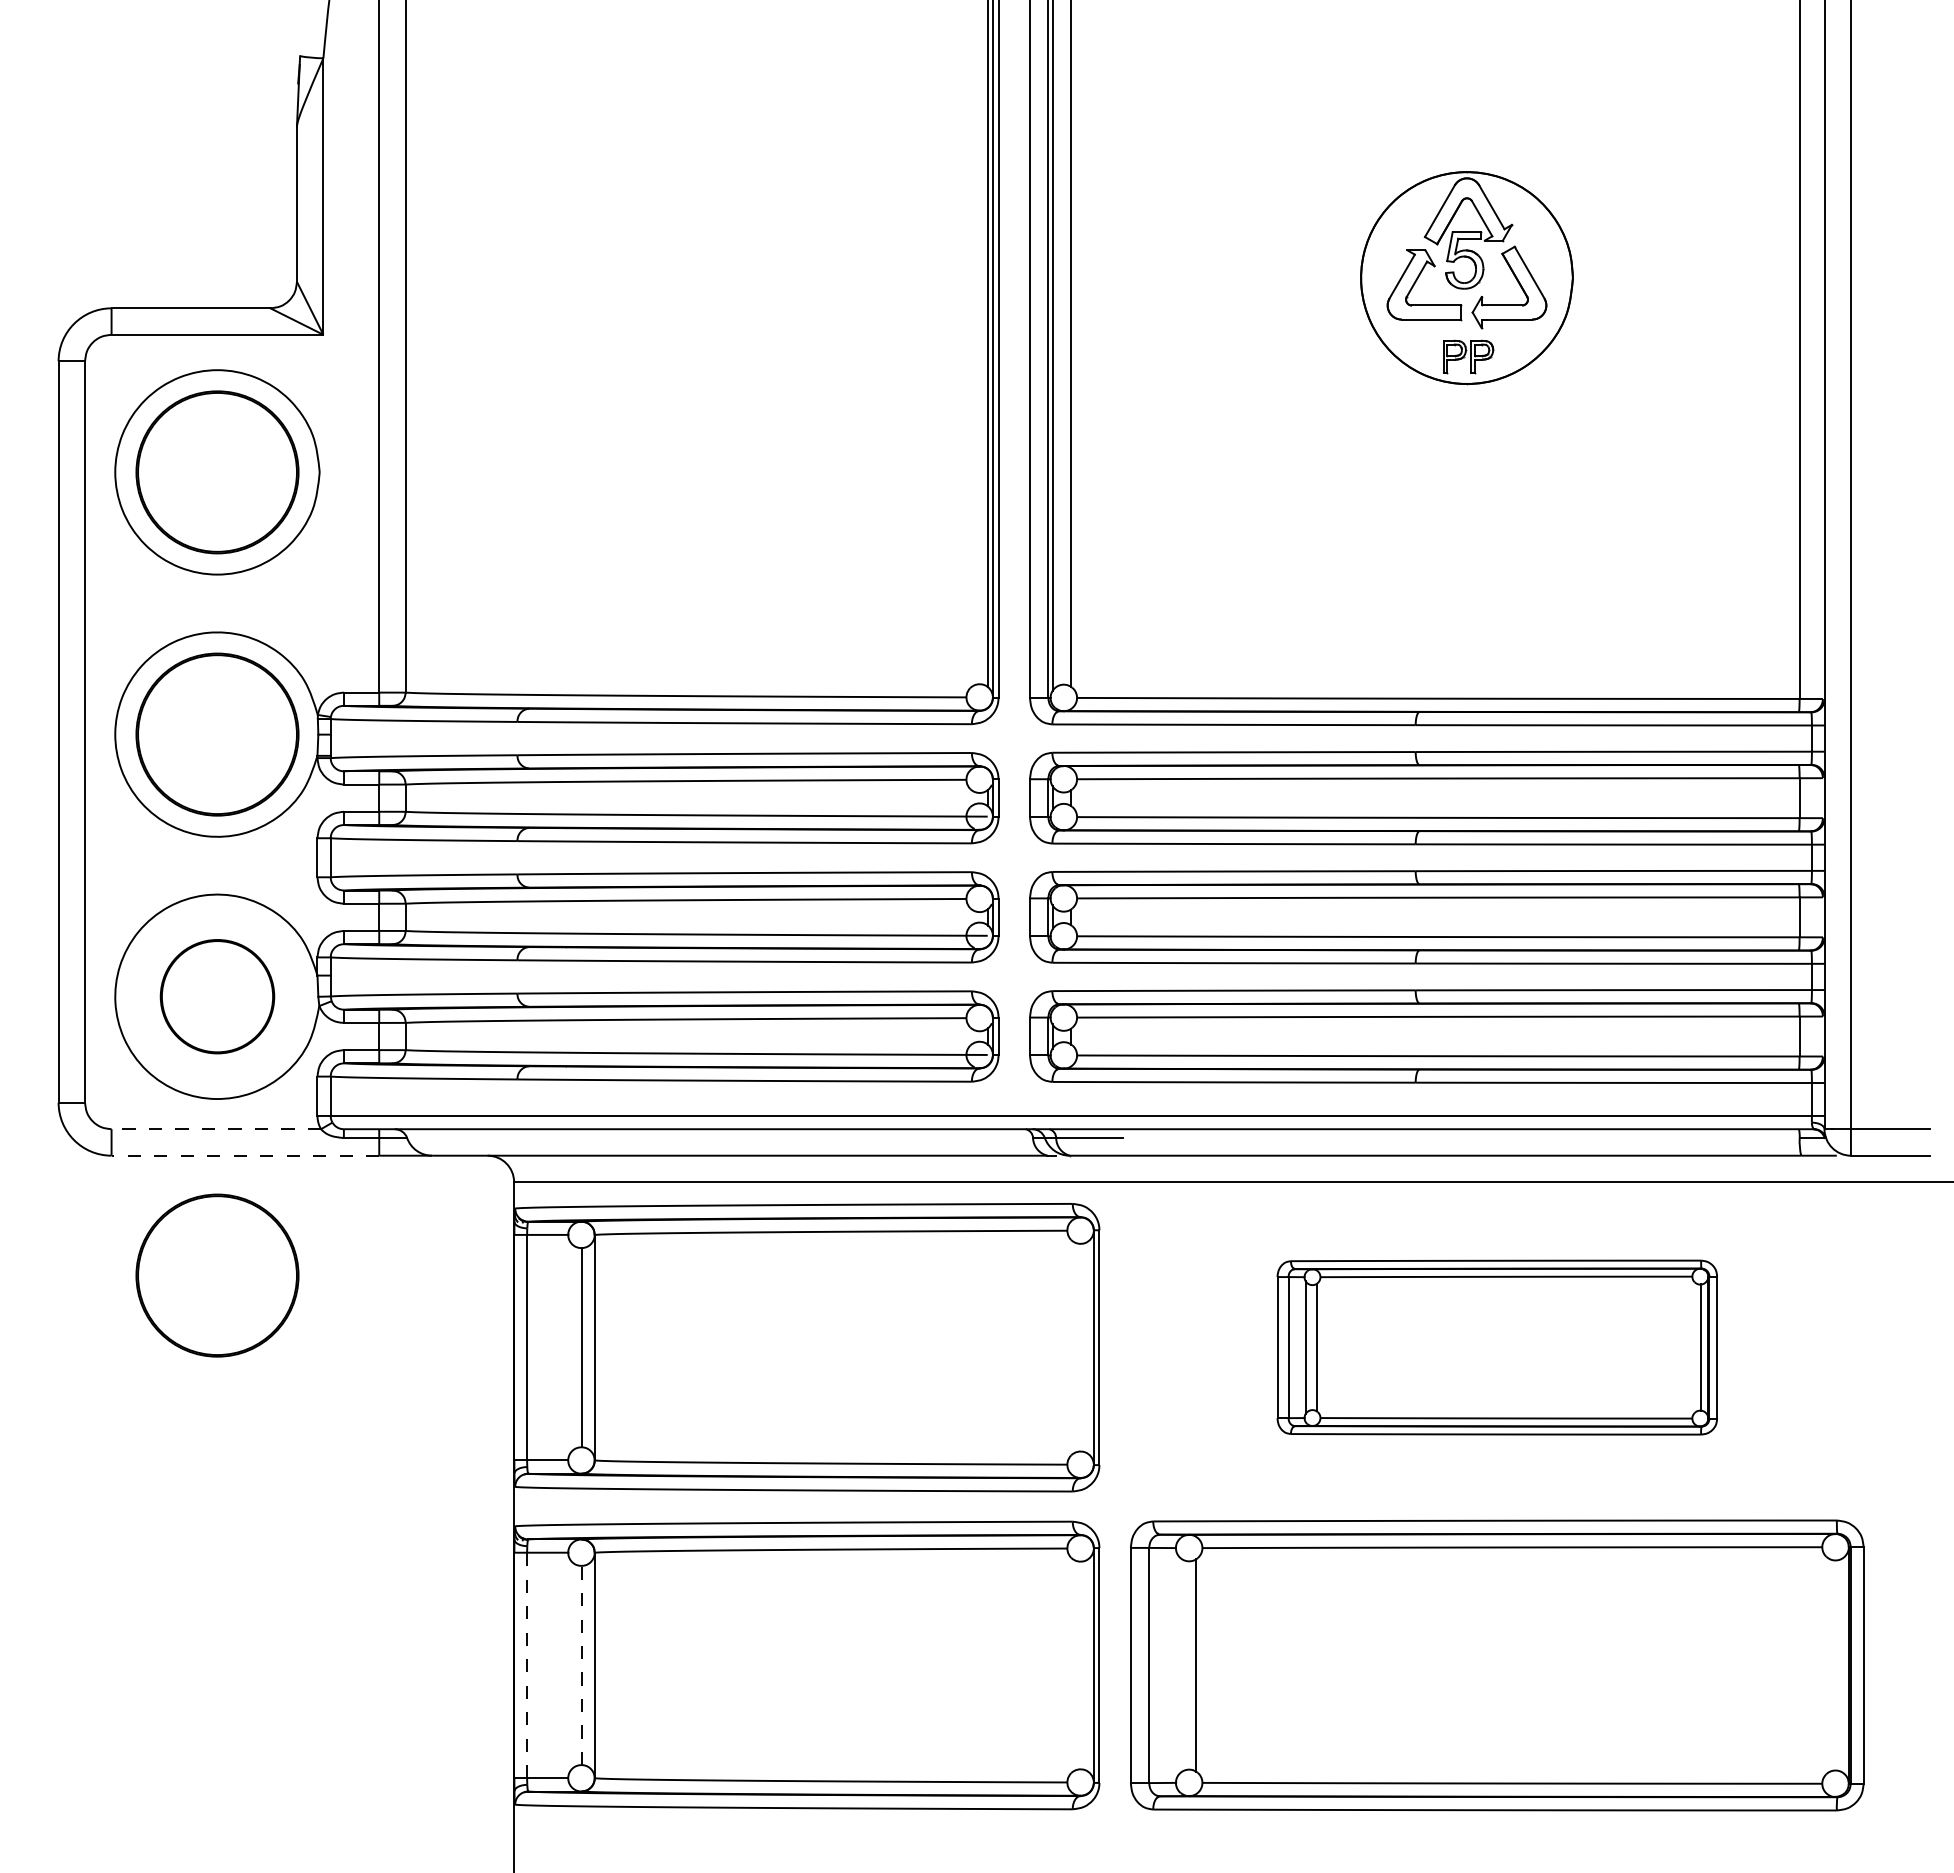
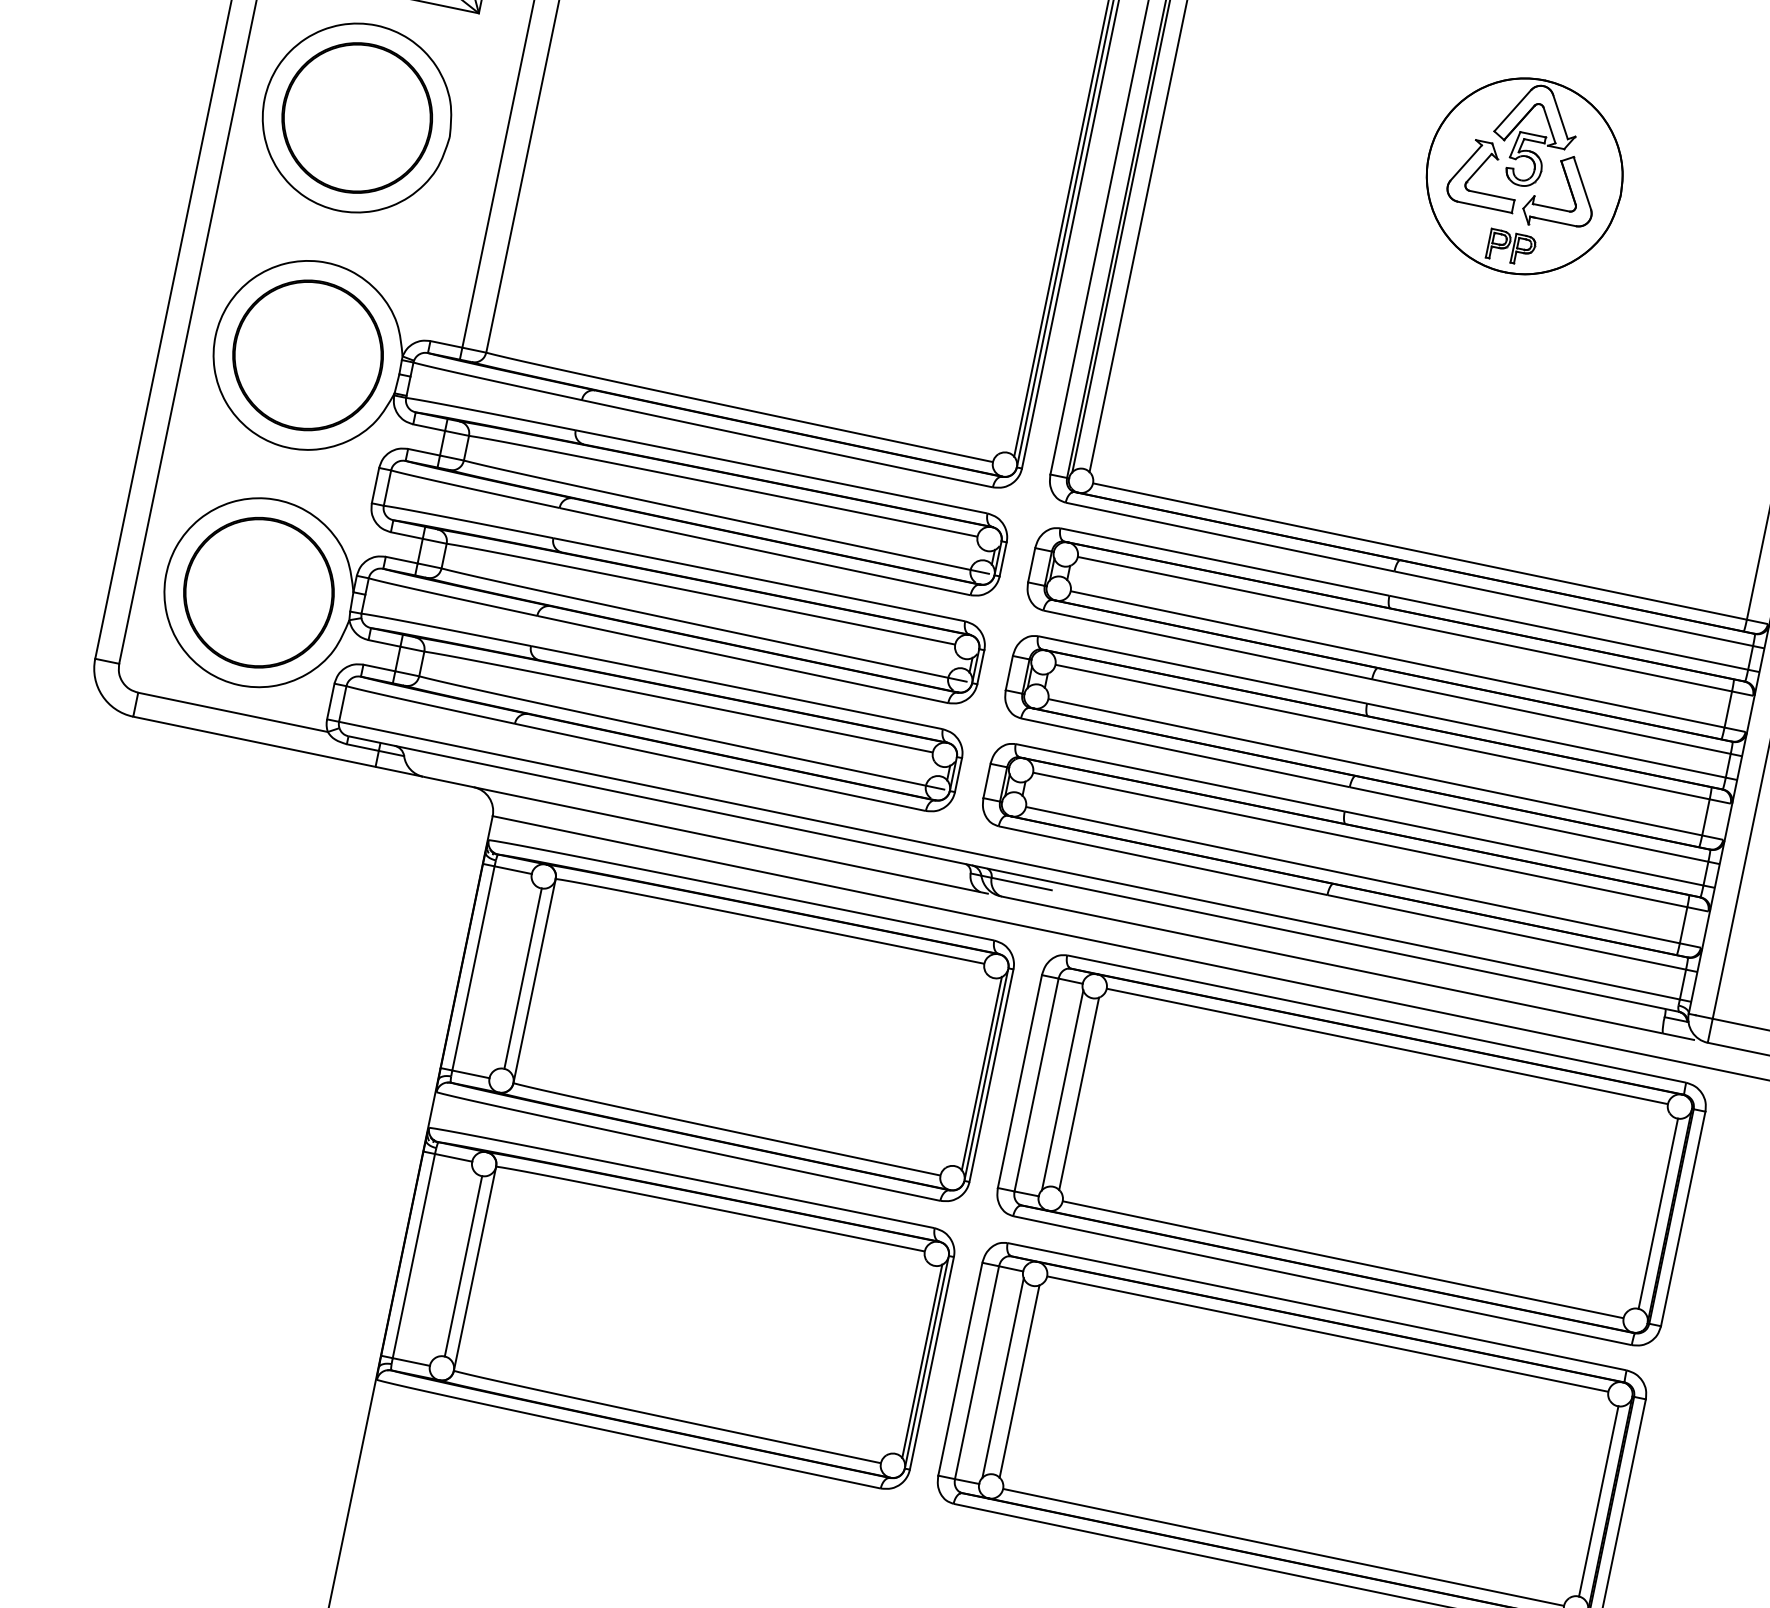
part: (217, 996) -> (259, 592), size x1.43
line: (216, 1129) -> (233, 712), dashed -> solid
line: (245, 1155) -> (254, 741), dashed -> solid
part: (217, 1275) -> (206, 845), removed
line: (1088, 1347) -> (981, 1073), added
part: (1497, 1347) -> (1351, 1150), size x1.67
line: (527, 1665) -> (414, 1256), dashed -> solid
line: (581, 1665) -> (463, 1266), dashed -> solid
line: (1088, 1665) -> (922, 1361), added
line: (1178, 1665) -> (1003, 1378), added
line: (1836, 1665) -> (1599, 1501), added

